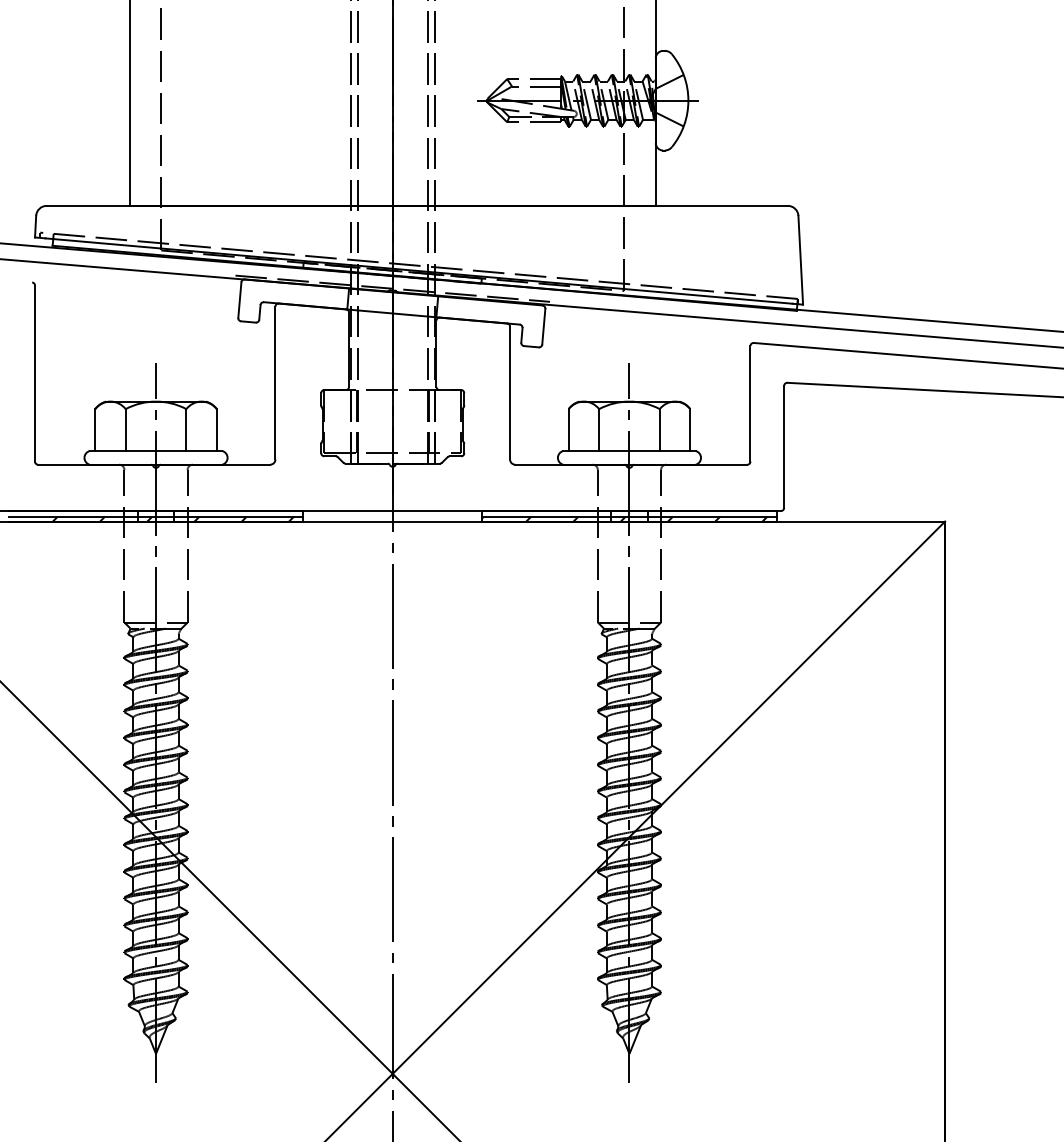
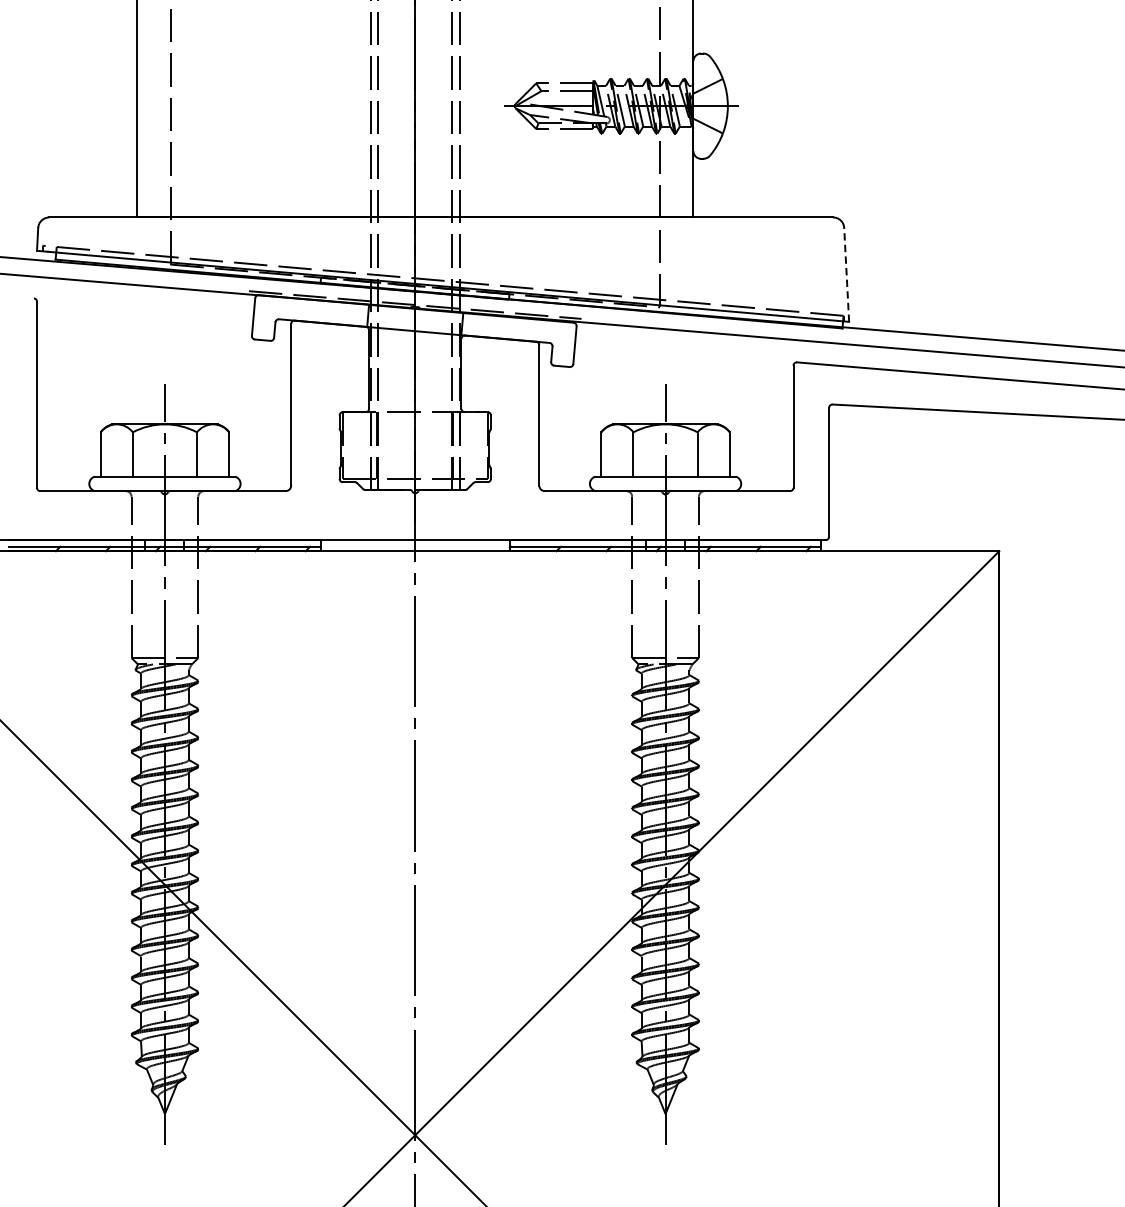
line: (800, 259) -> (846, 274), solid -> dashed

